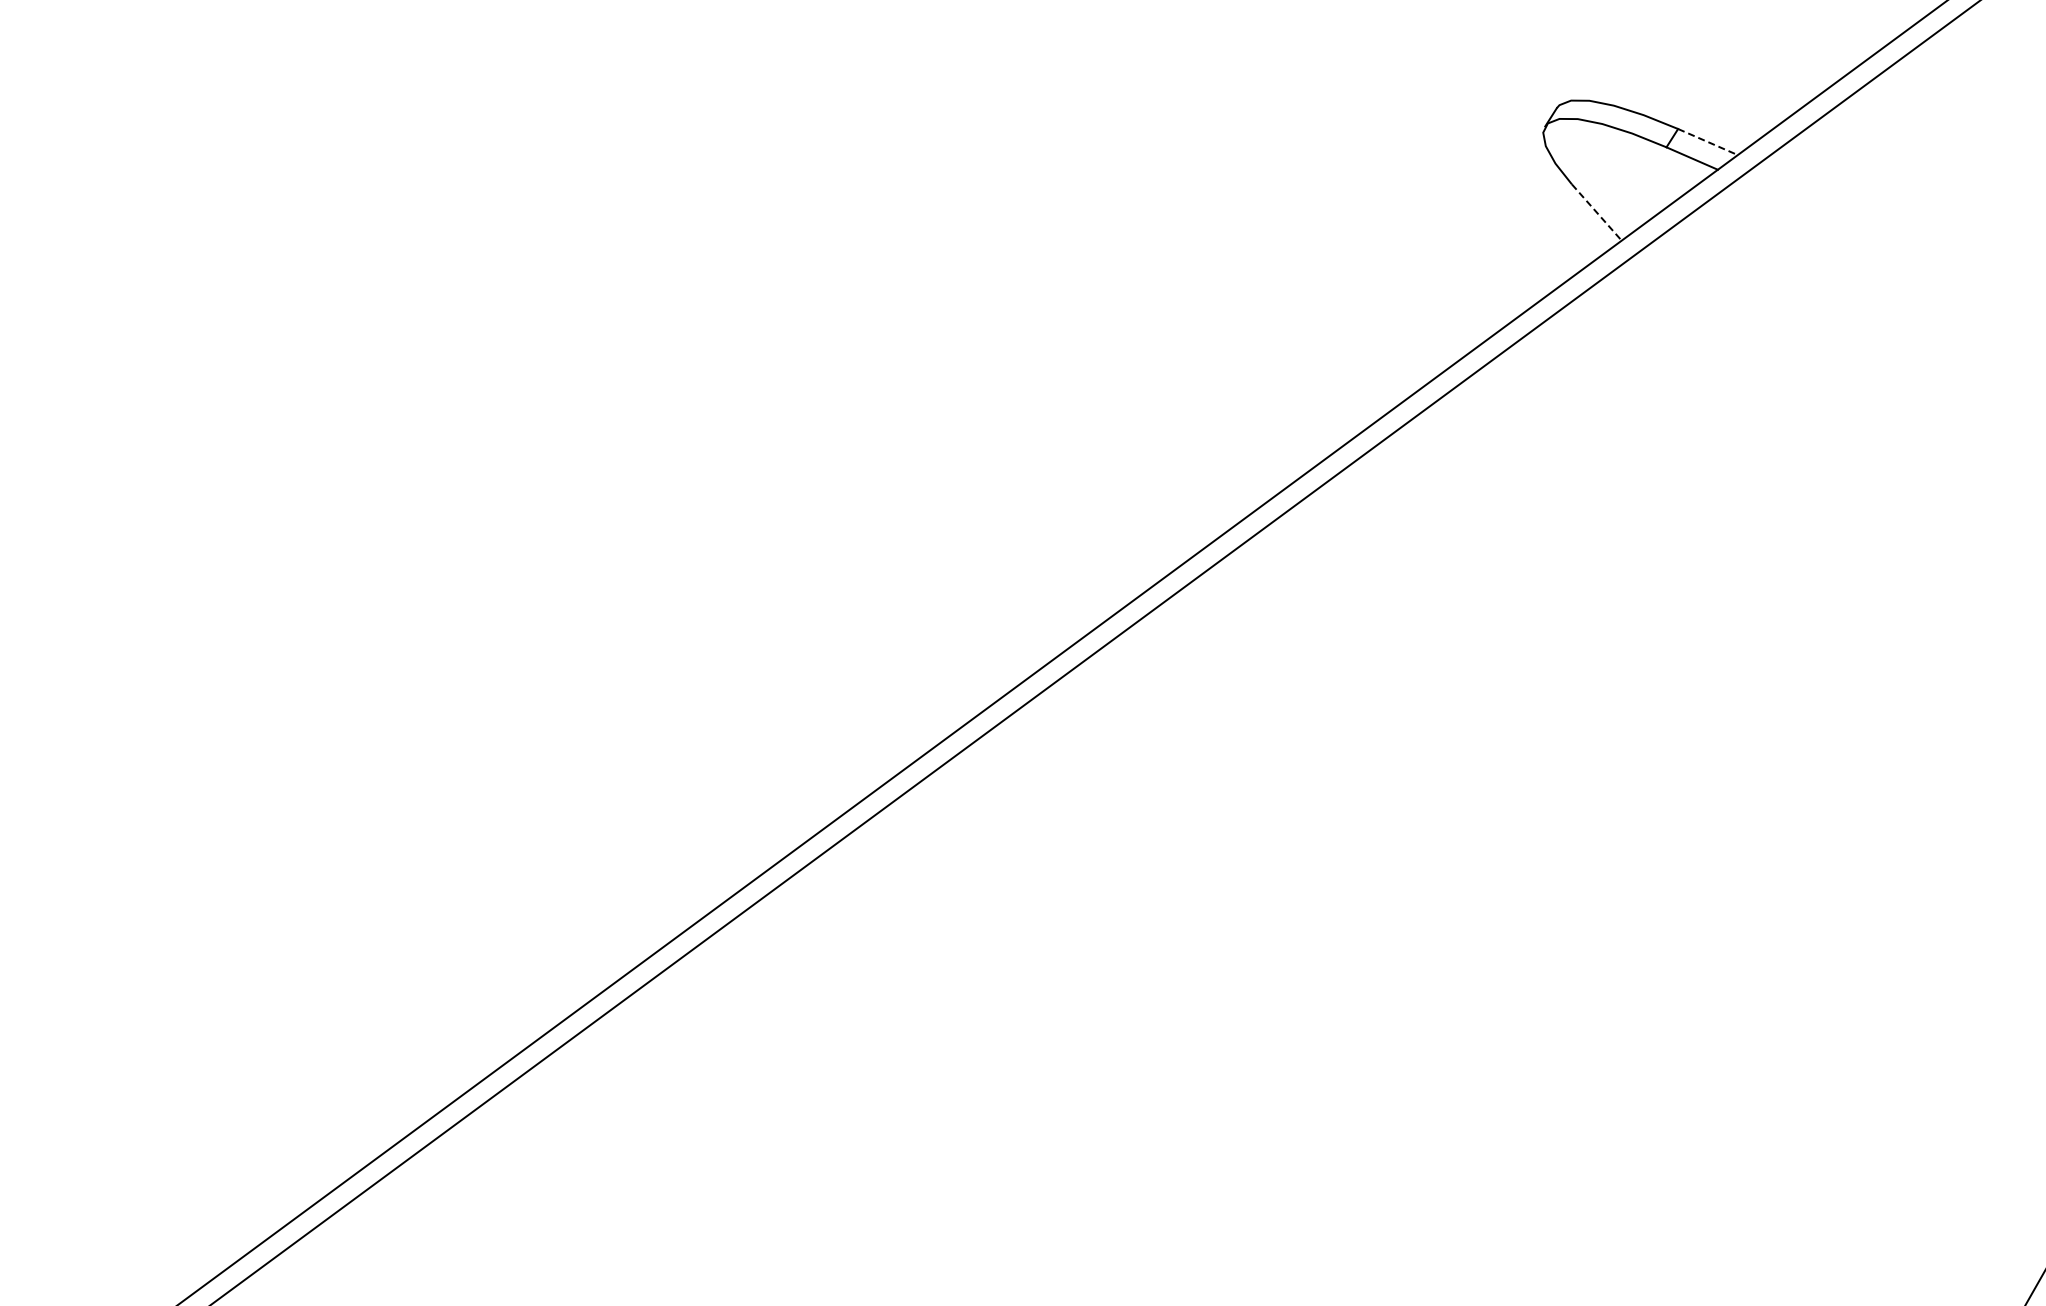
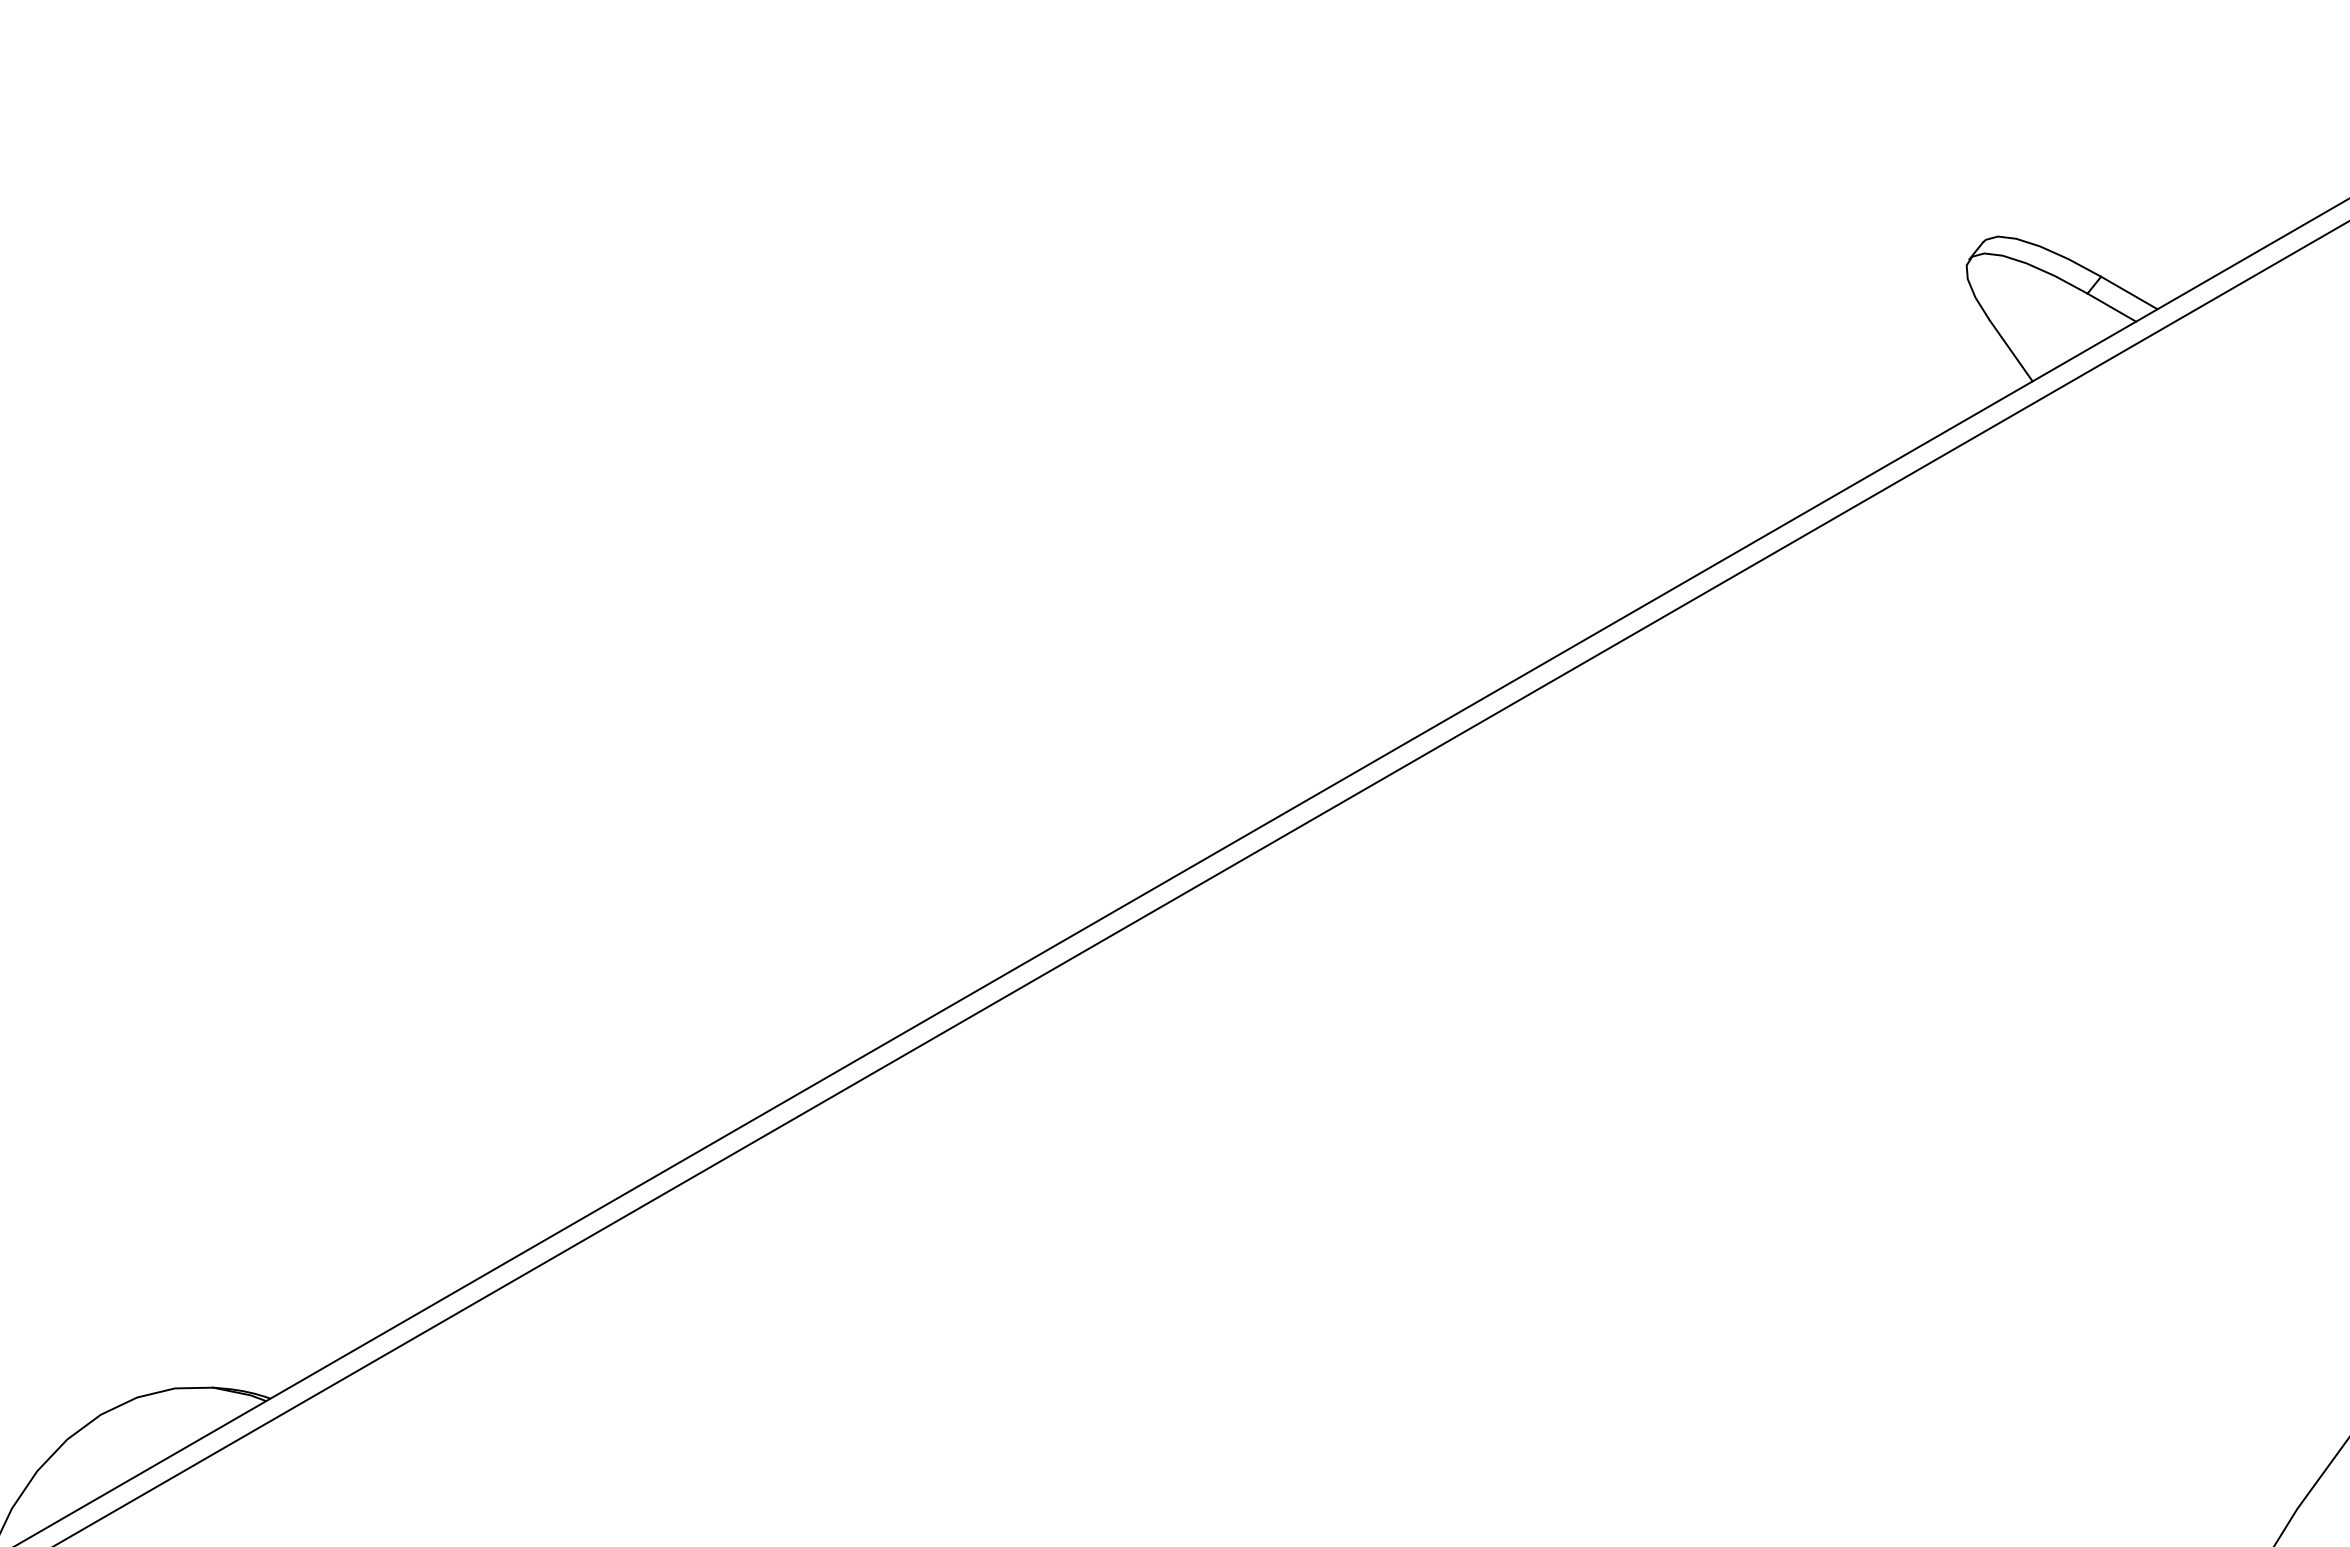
line: (1708, 142) -> (2129, 293), dashed -> solid
line: (1597, 212) -> (2011, 350), dashed -> solid

